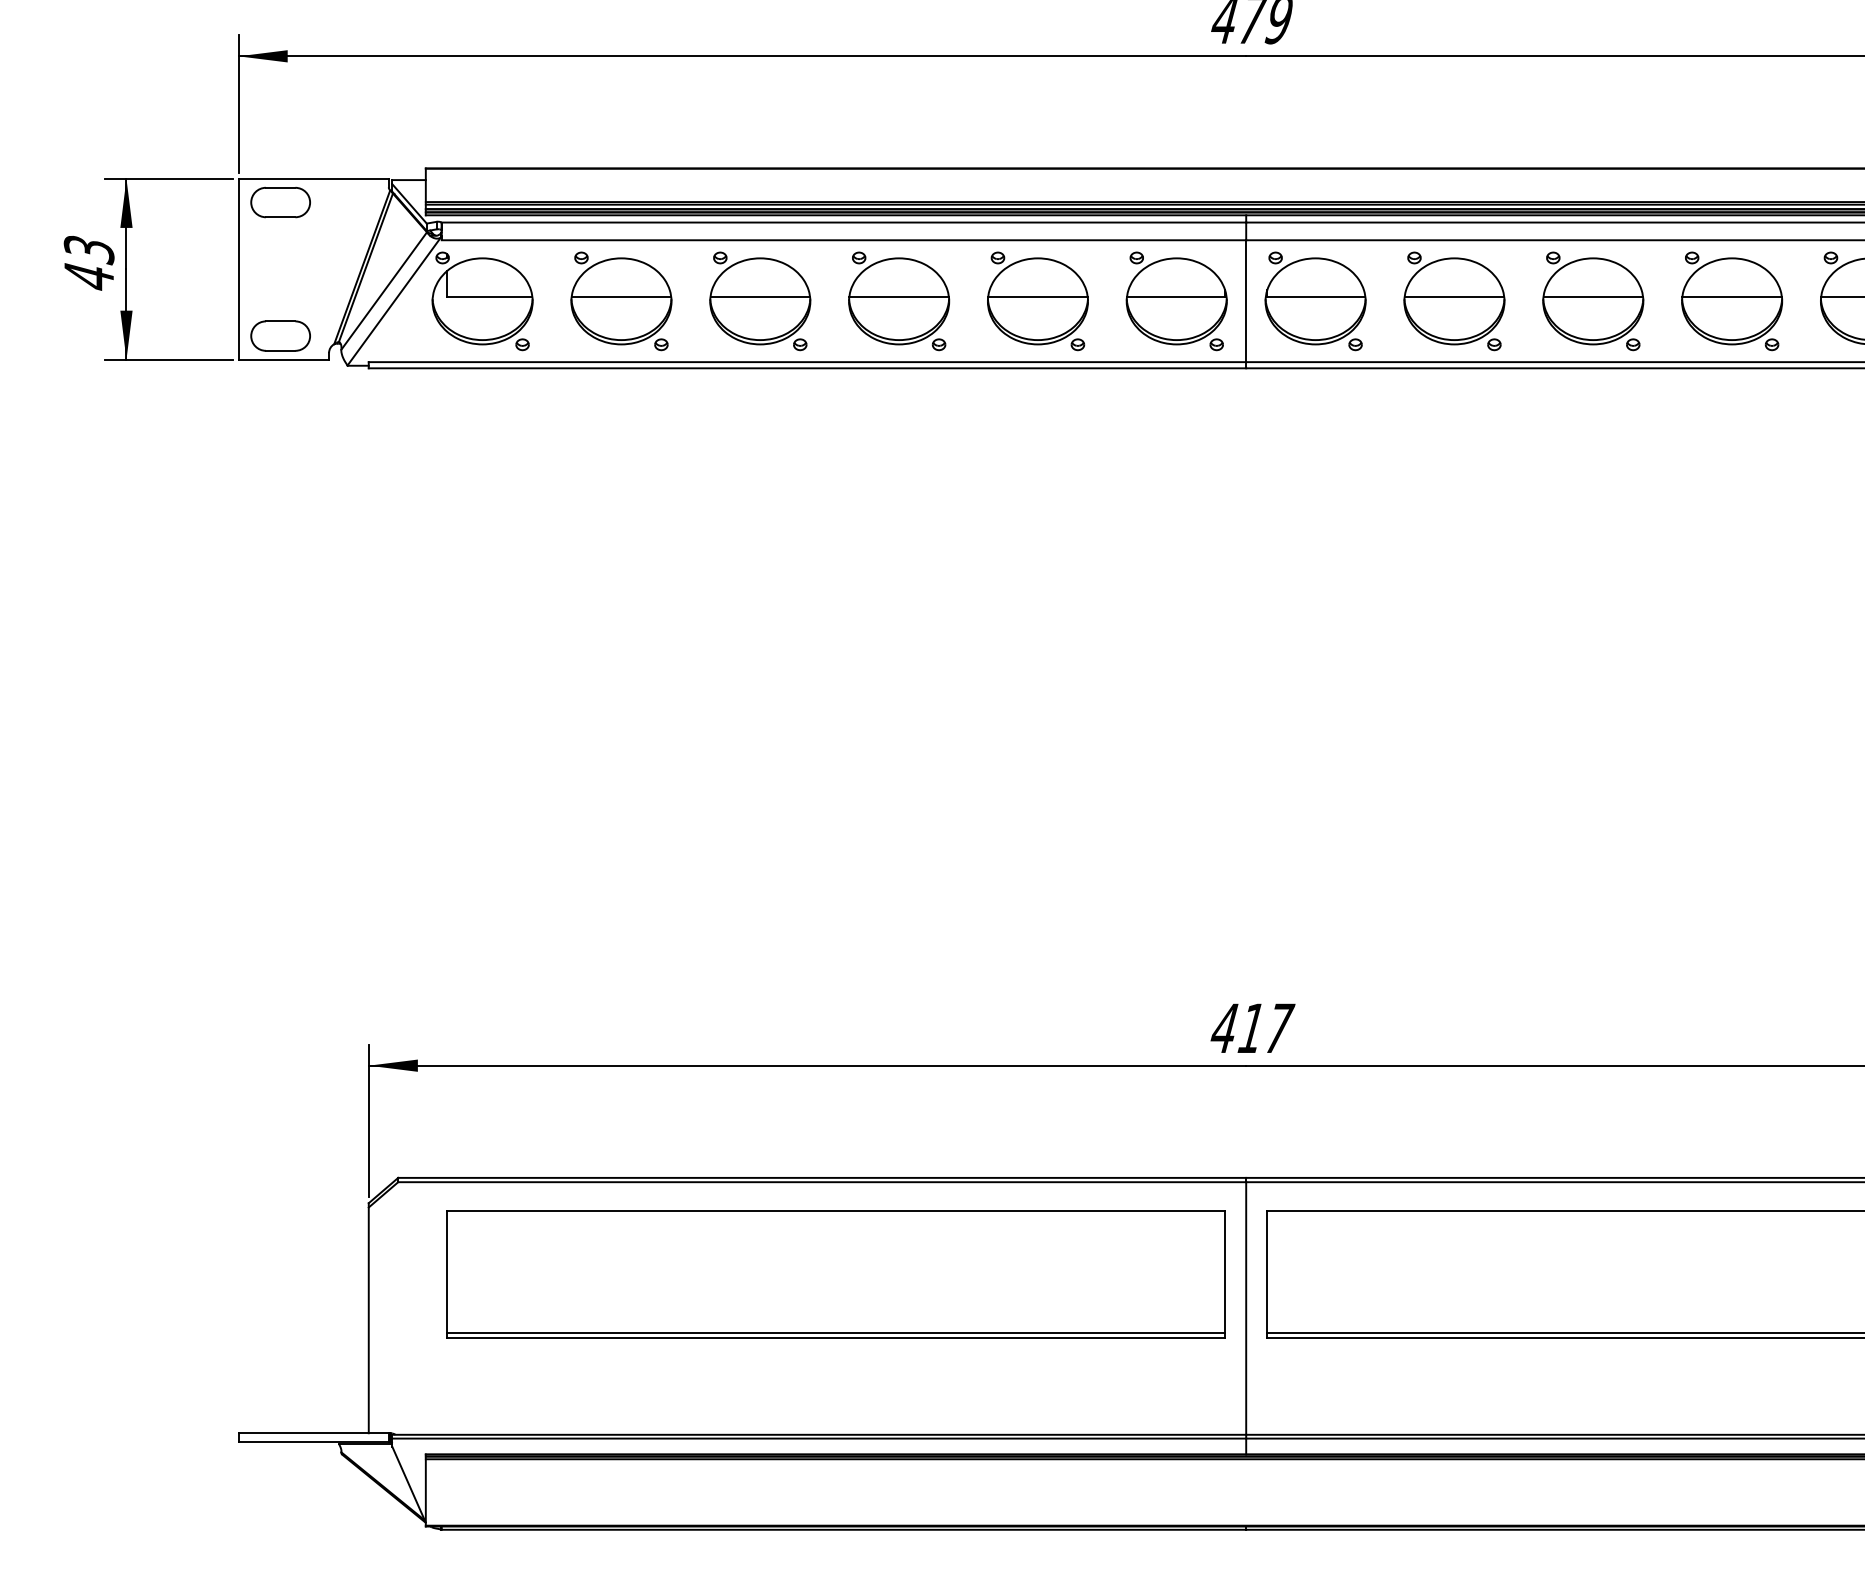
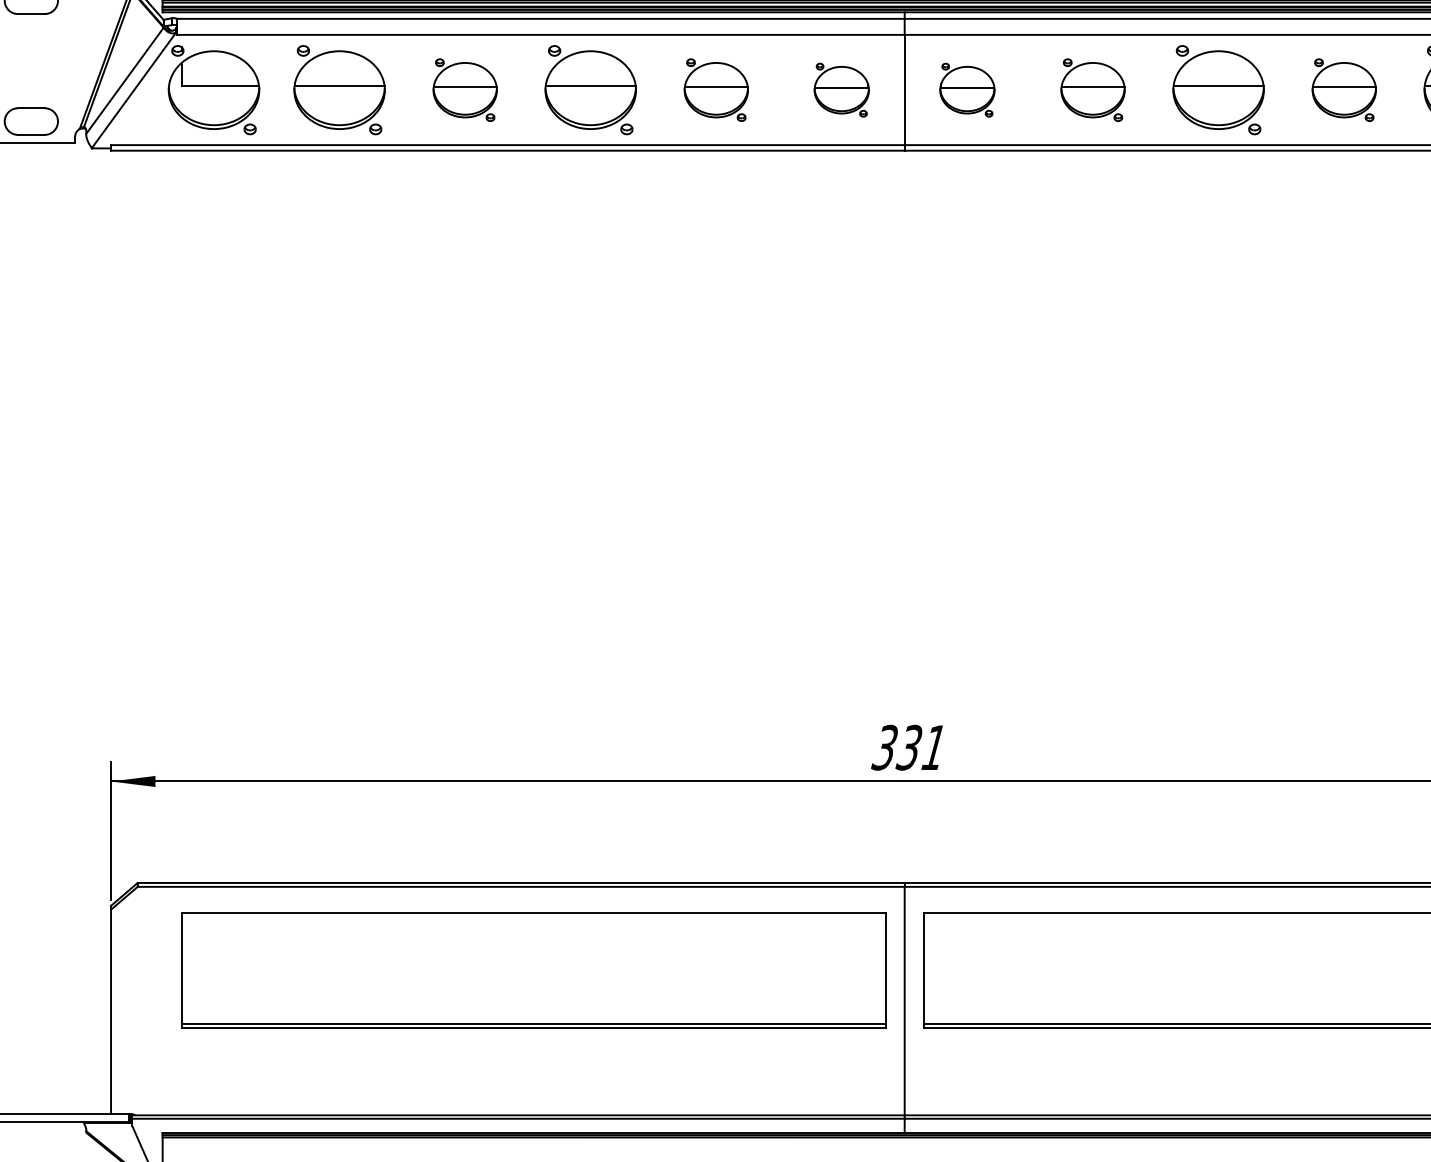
part: (760, 301) -> (465, 90), size x0.7
part: (1037, 301) -> (715, 90), size x0.7
part: (1176, 301) -> (841, 90), size x0.6
part: (1315, 301) -> (967, 90), size x0.6
part: (1454, 301) -> (1093, 90), size x0.7
part: (1732, 301) -> (1344, 90), size x0.7
text: (1252, 1028) -> (910, 747), 417 -> 331

